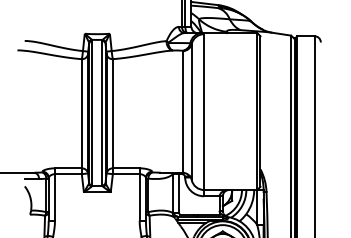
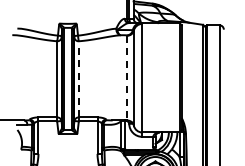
line: (112, 112) -> (78, 78), solid -> dashed
line: (182, 112) -> (127, 78), solid -> dashed

